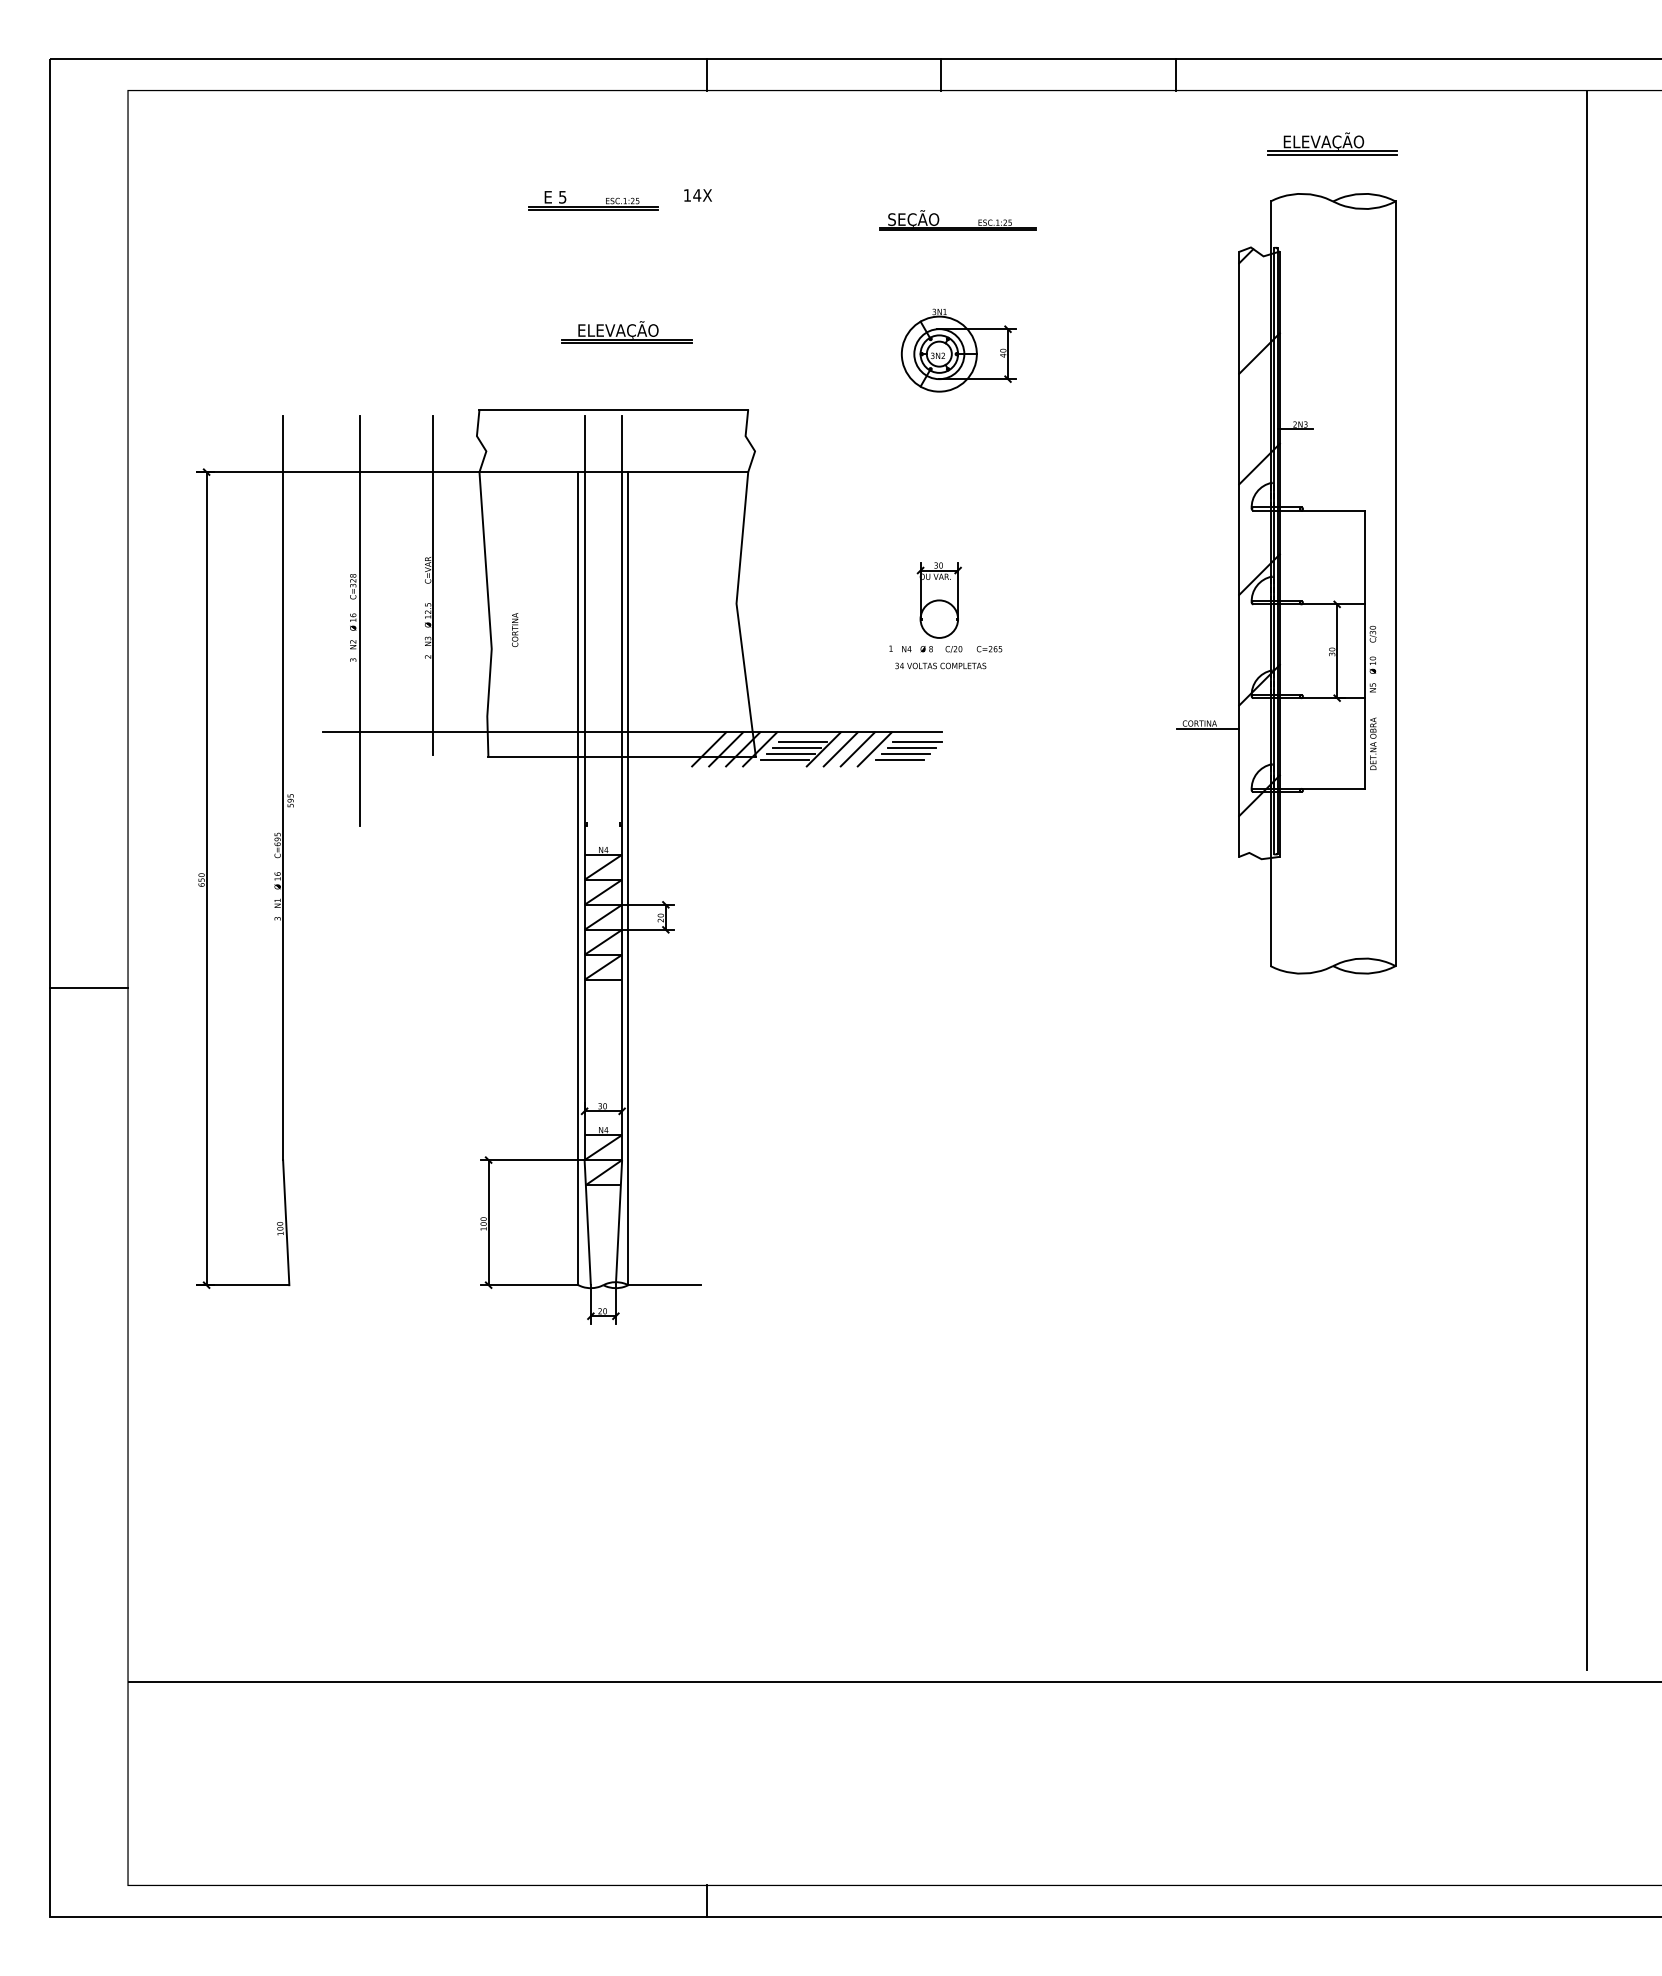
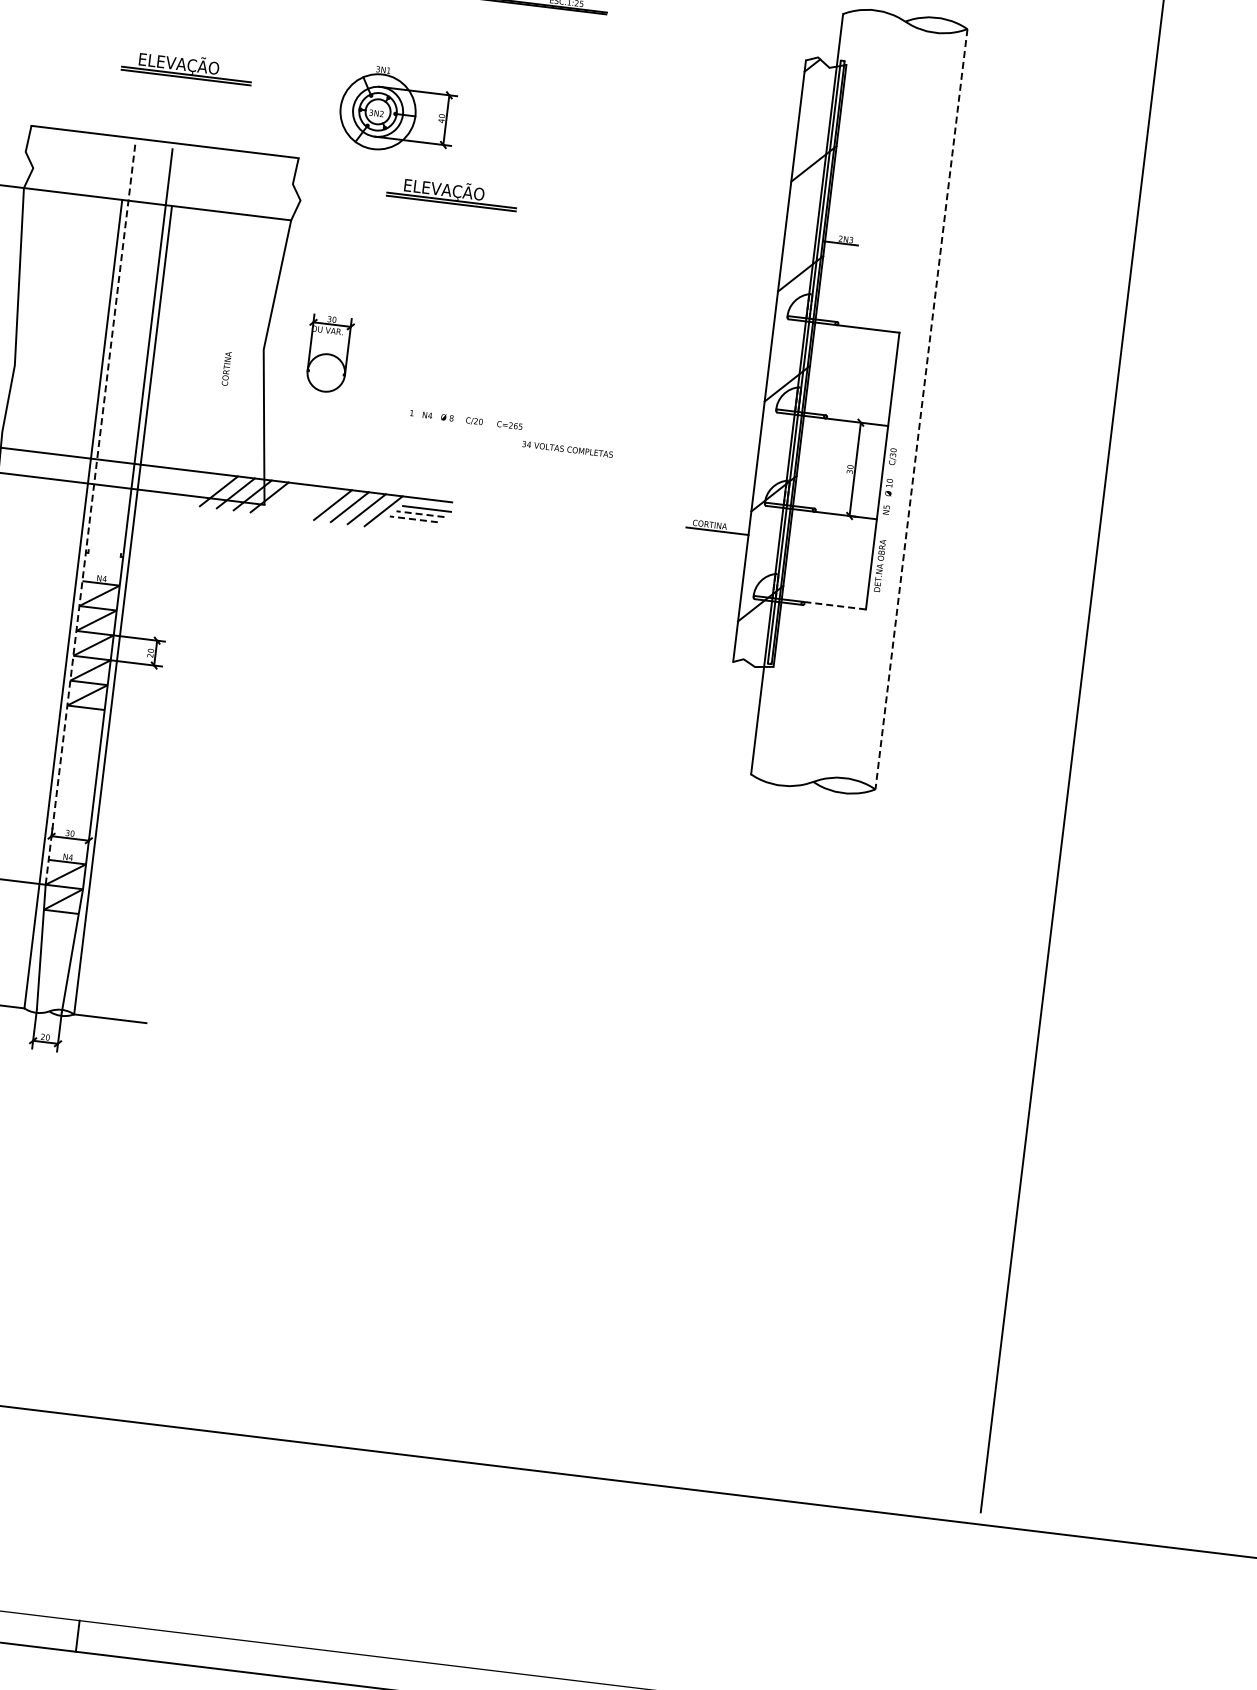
part: (958, 350) -> (397, 110), moved
part: (904, 425) -> (452, 192), added
line: (1395, 584) -> (921, 409), solid -> dashed
part: (938, 600) -> (327, 354), moved
text: (515, 629) -> (227, 368), moved
text: (940, 665) -> (567, 448), moved
line: (802, 741) -> (312, 494), removed
line: (796, 747) -> (306, 499), removed
line: (911, 747) -> (420, 513), solid -> dashed
line: (790, 753) -> (299, 505), removed
line: (905, 753) -> (413, 519), solid -> dashed
line: (784, 759) -> (292, 510), removed
line: (899, 759) -> (407, 524), removed
line: (584, 788) -> (90, 515), solid -> dashed
line: (1333, 788) -> (835, 605), solid -> dashed

